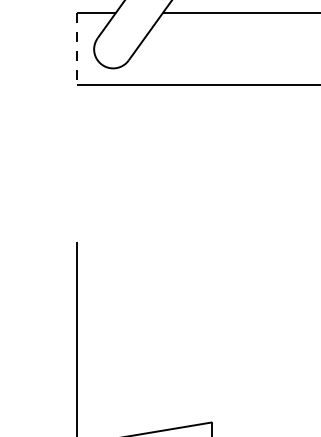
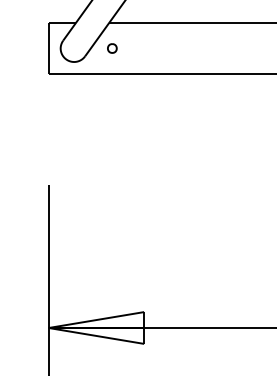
part: (167, 49) -> (112, 48), added
line: (76, 50) -> (48, 49), dashed -> solid

